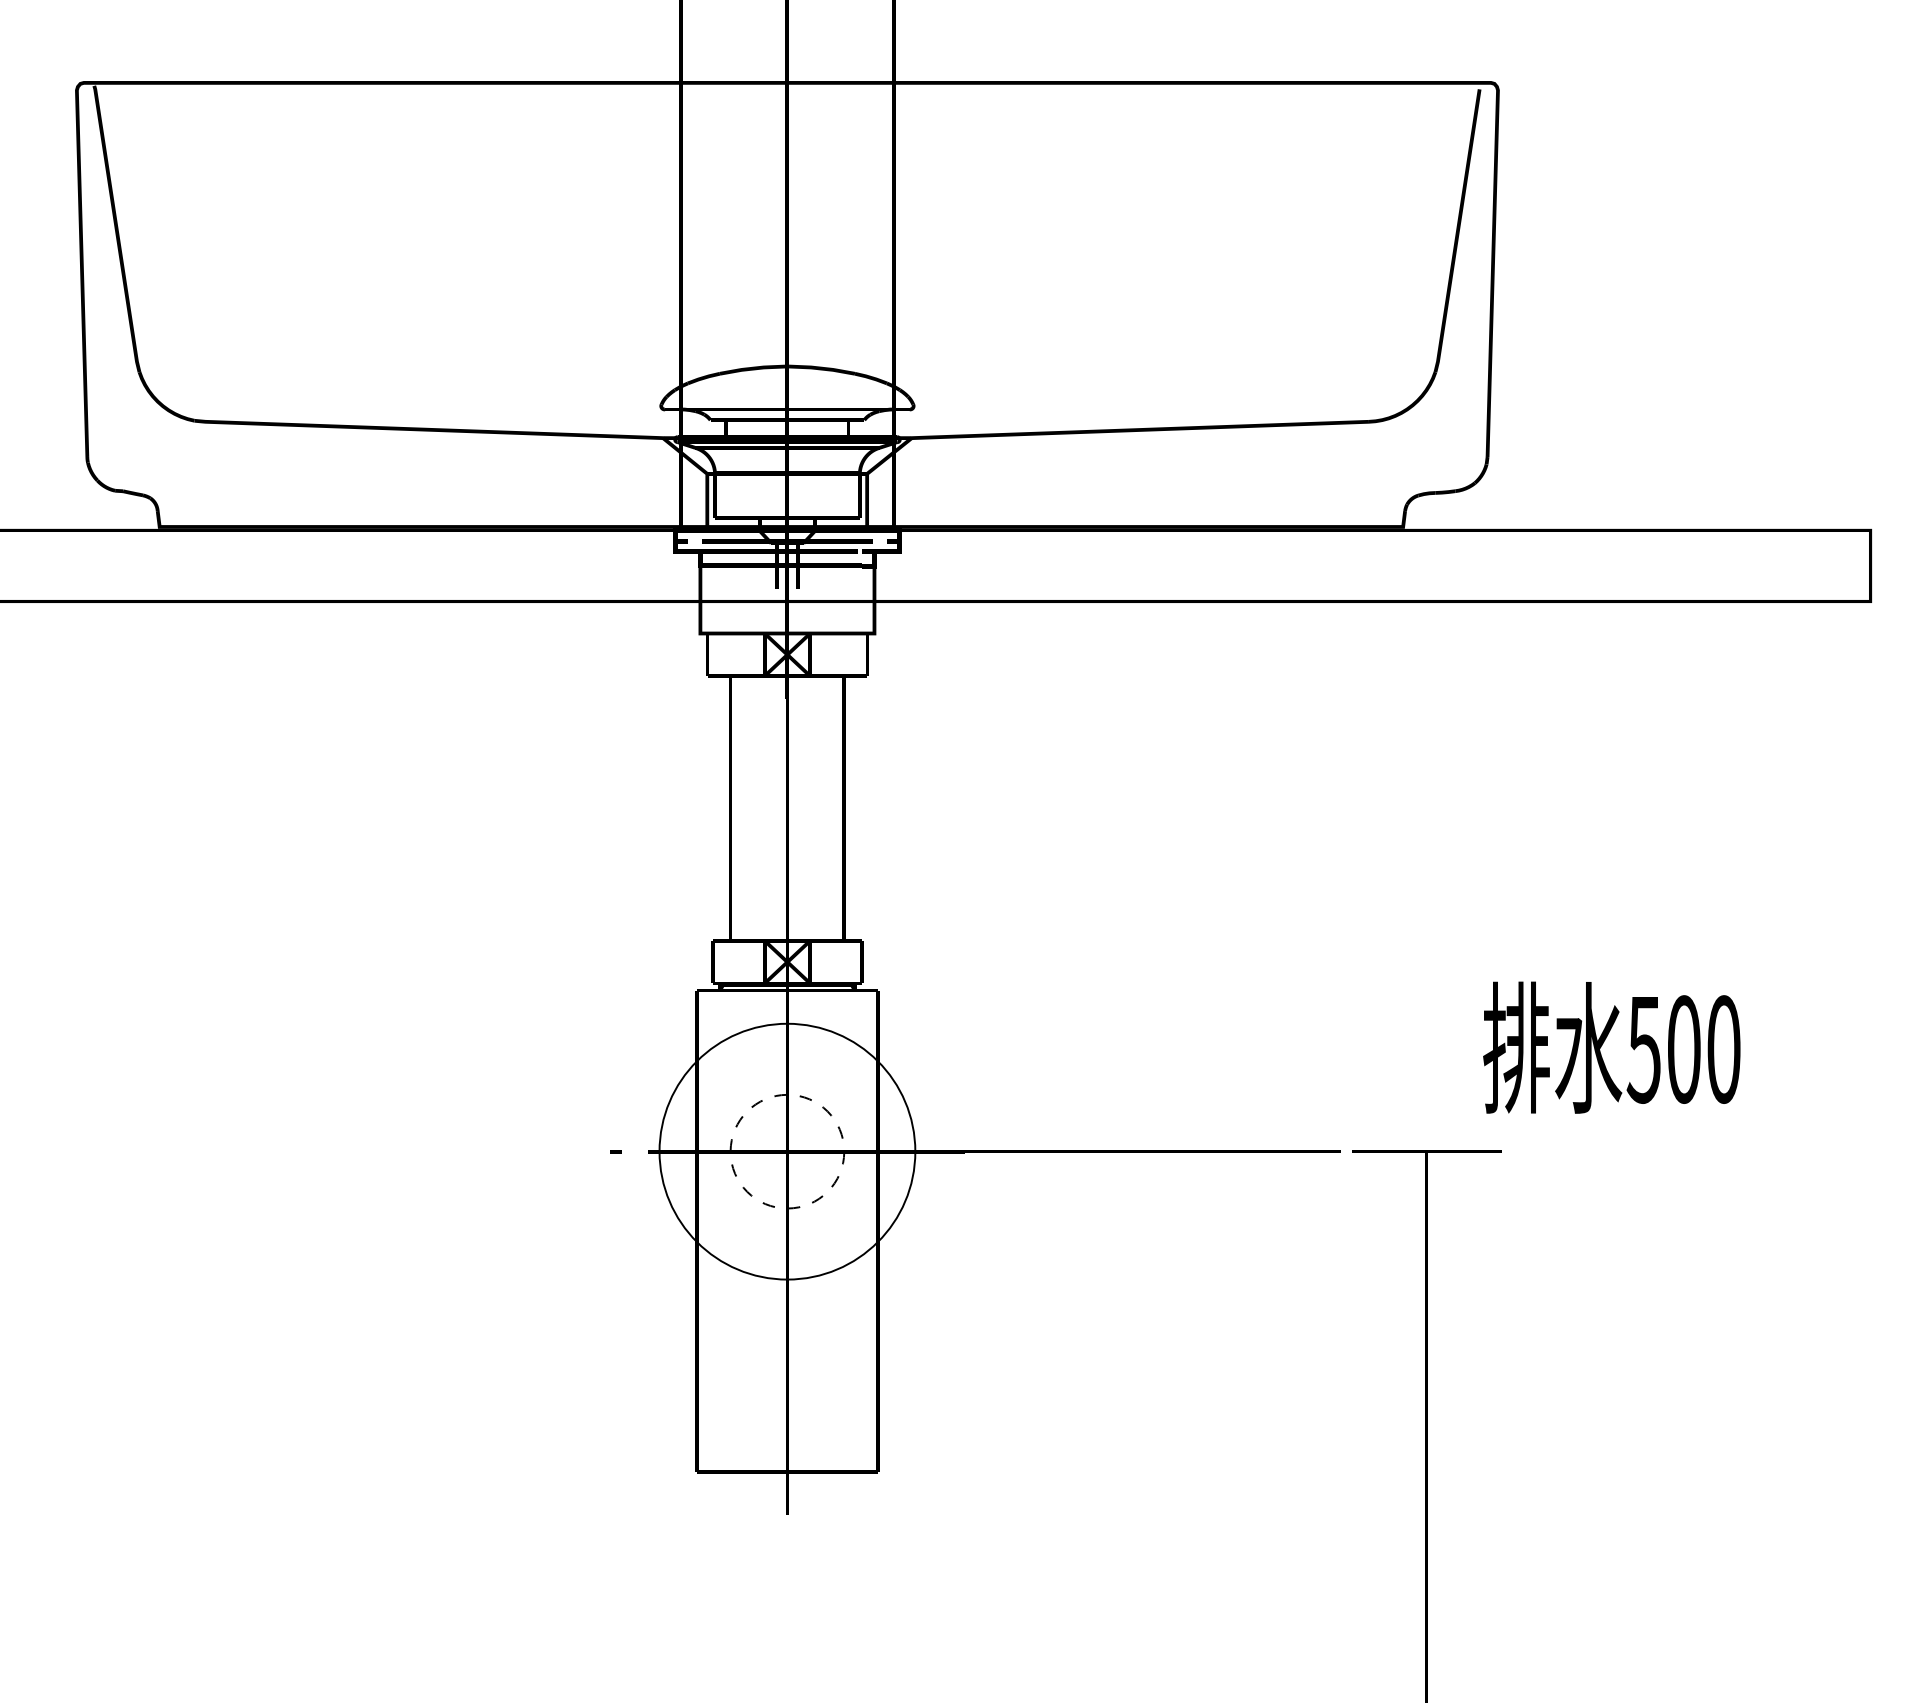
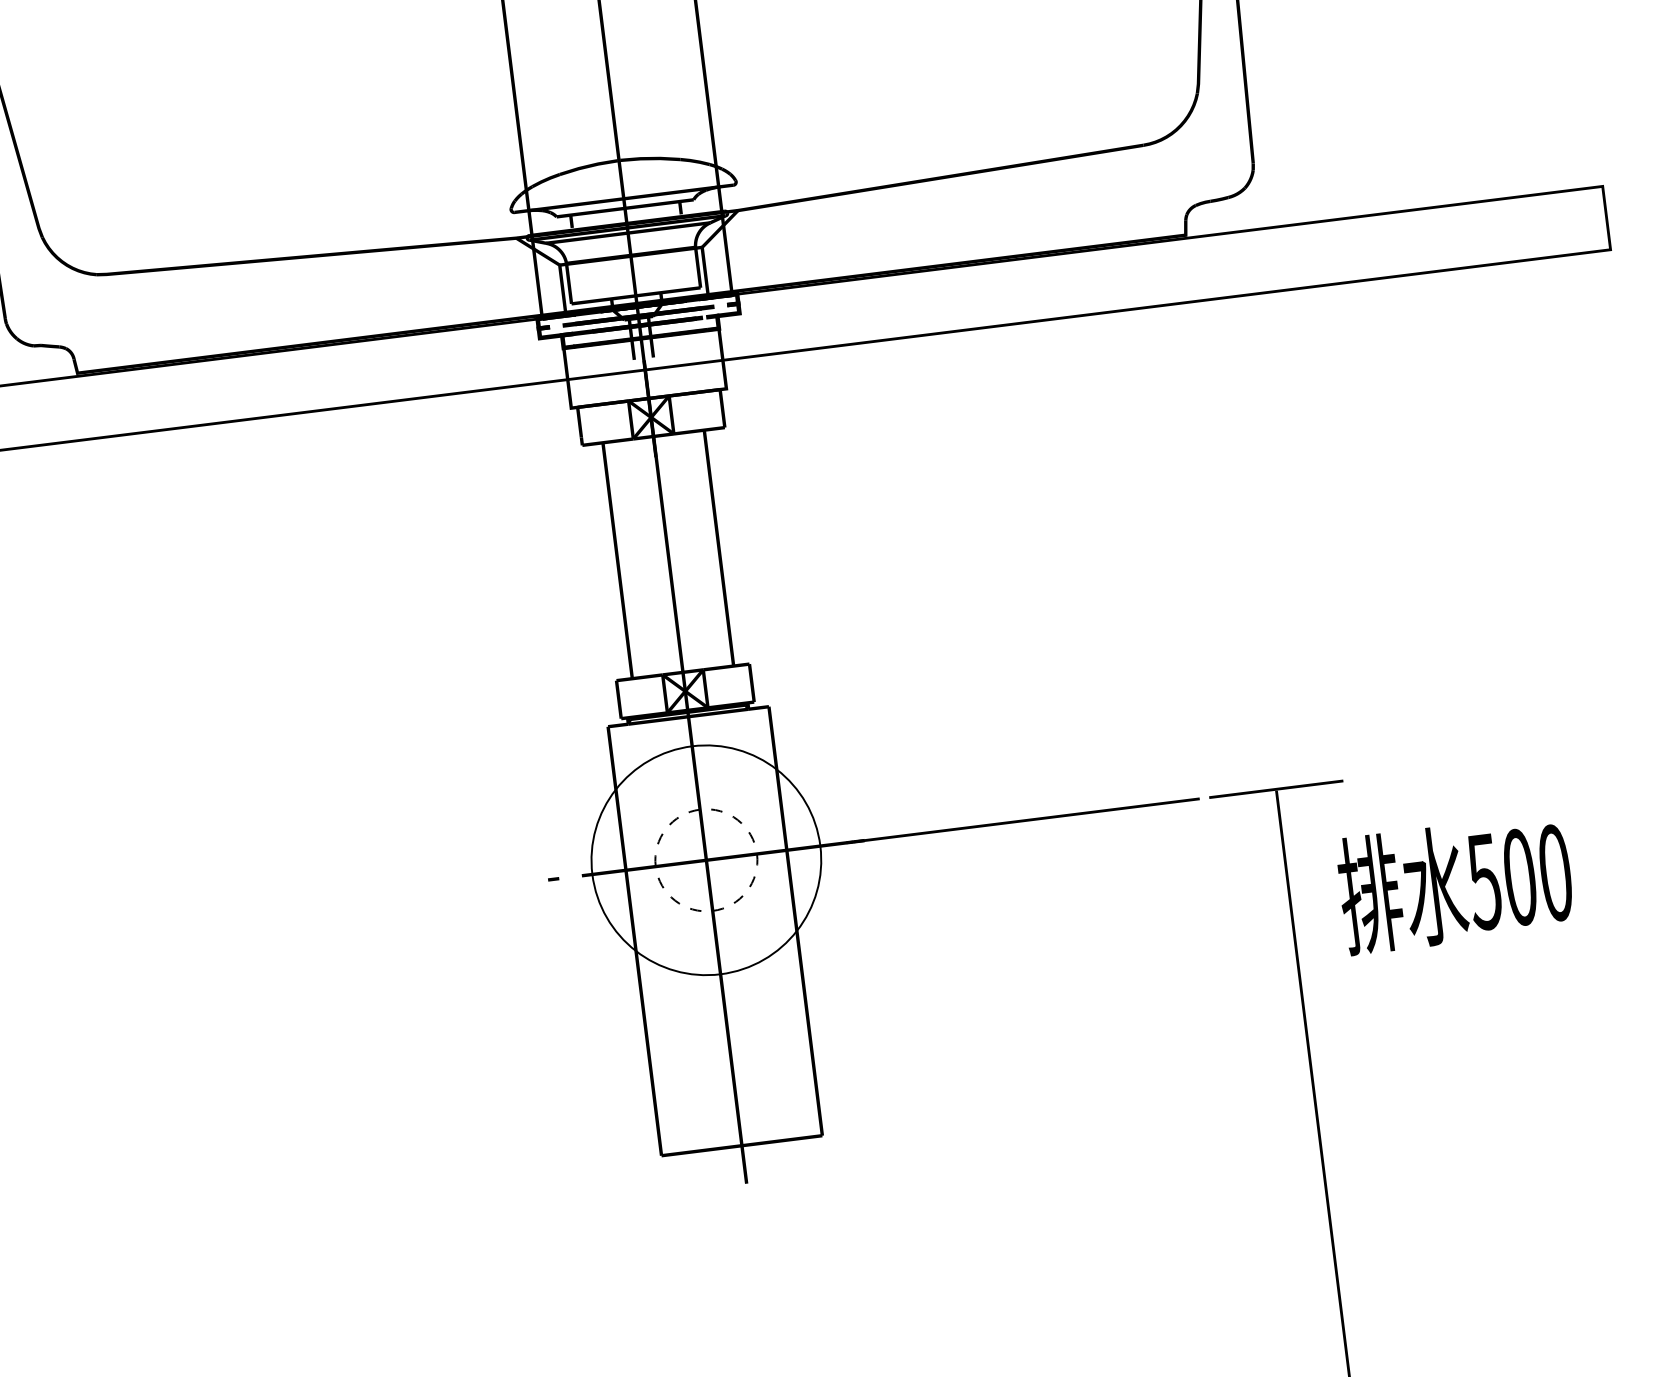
text: (1611, 1047) -> (1455, 883), moved

